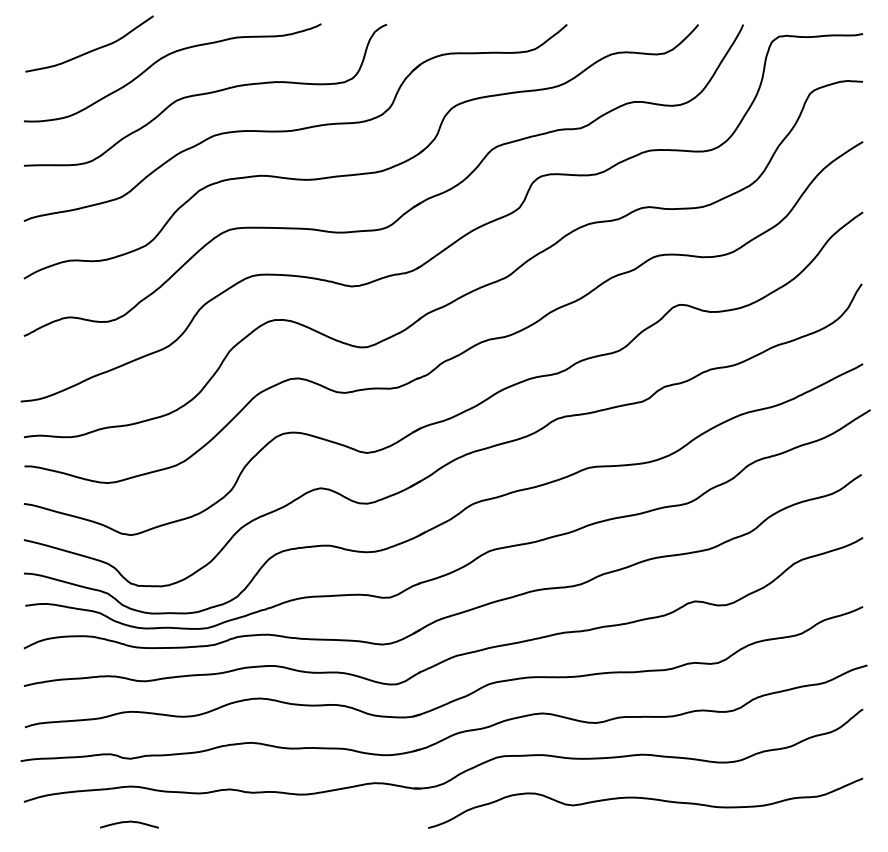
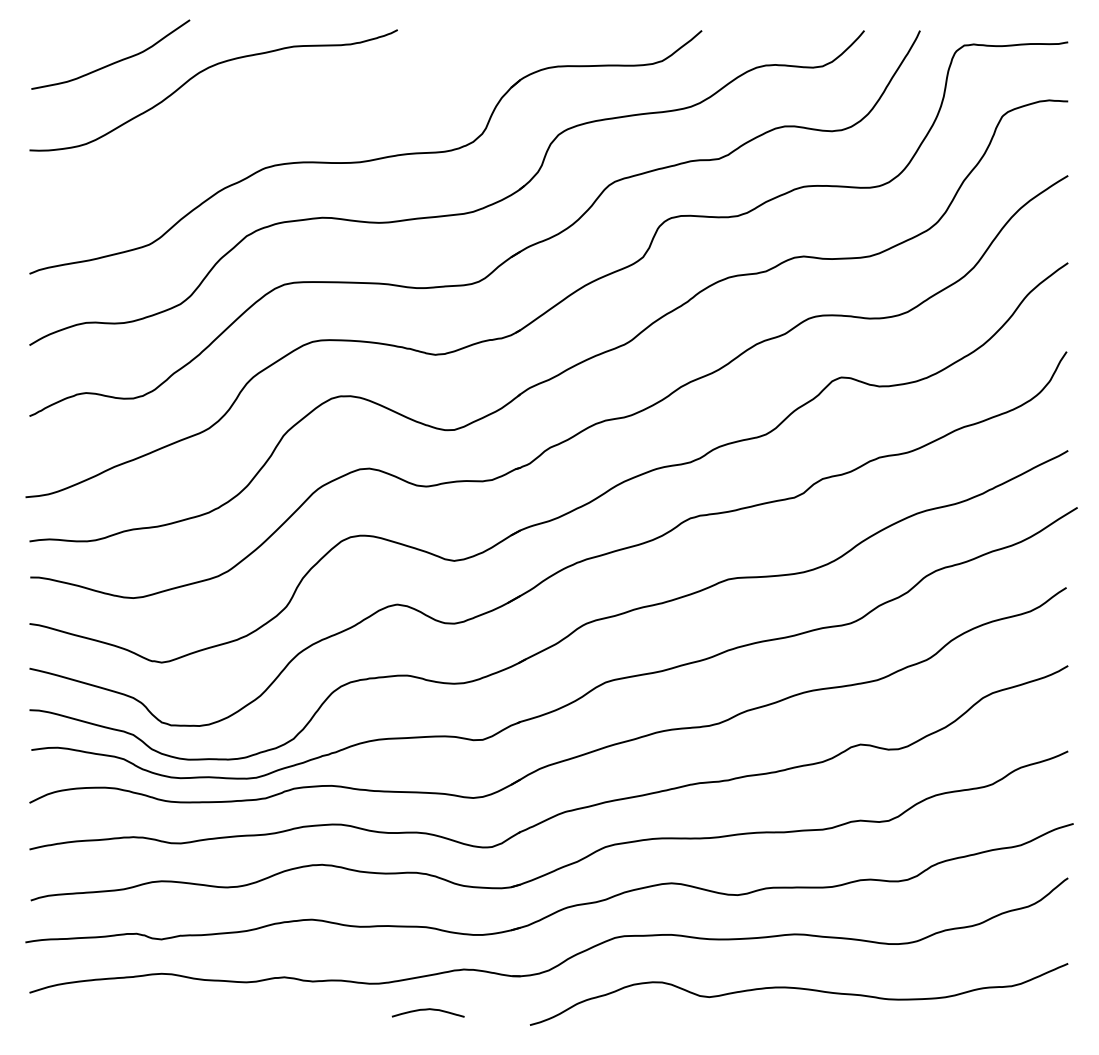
curve: (205, 94) -> (254, 117), removed
curve: (128, 822) -> (427, 1010), moved

